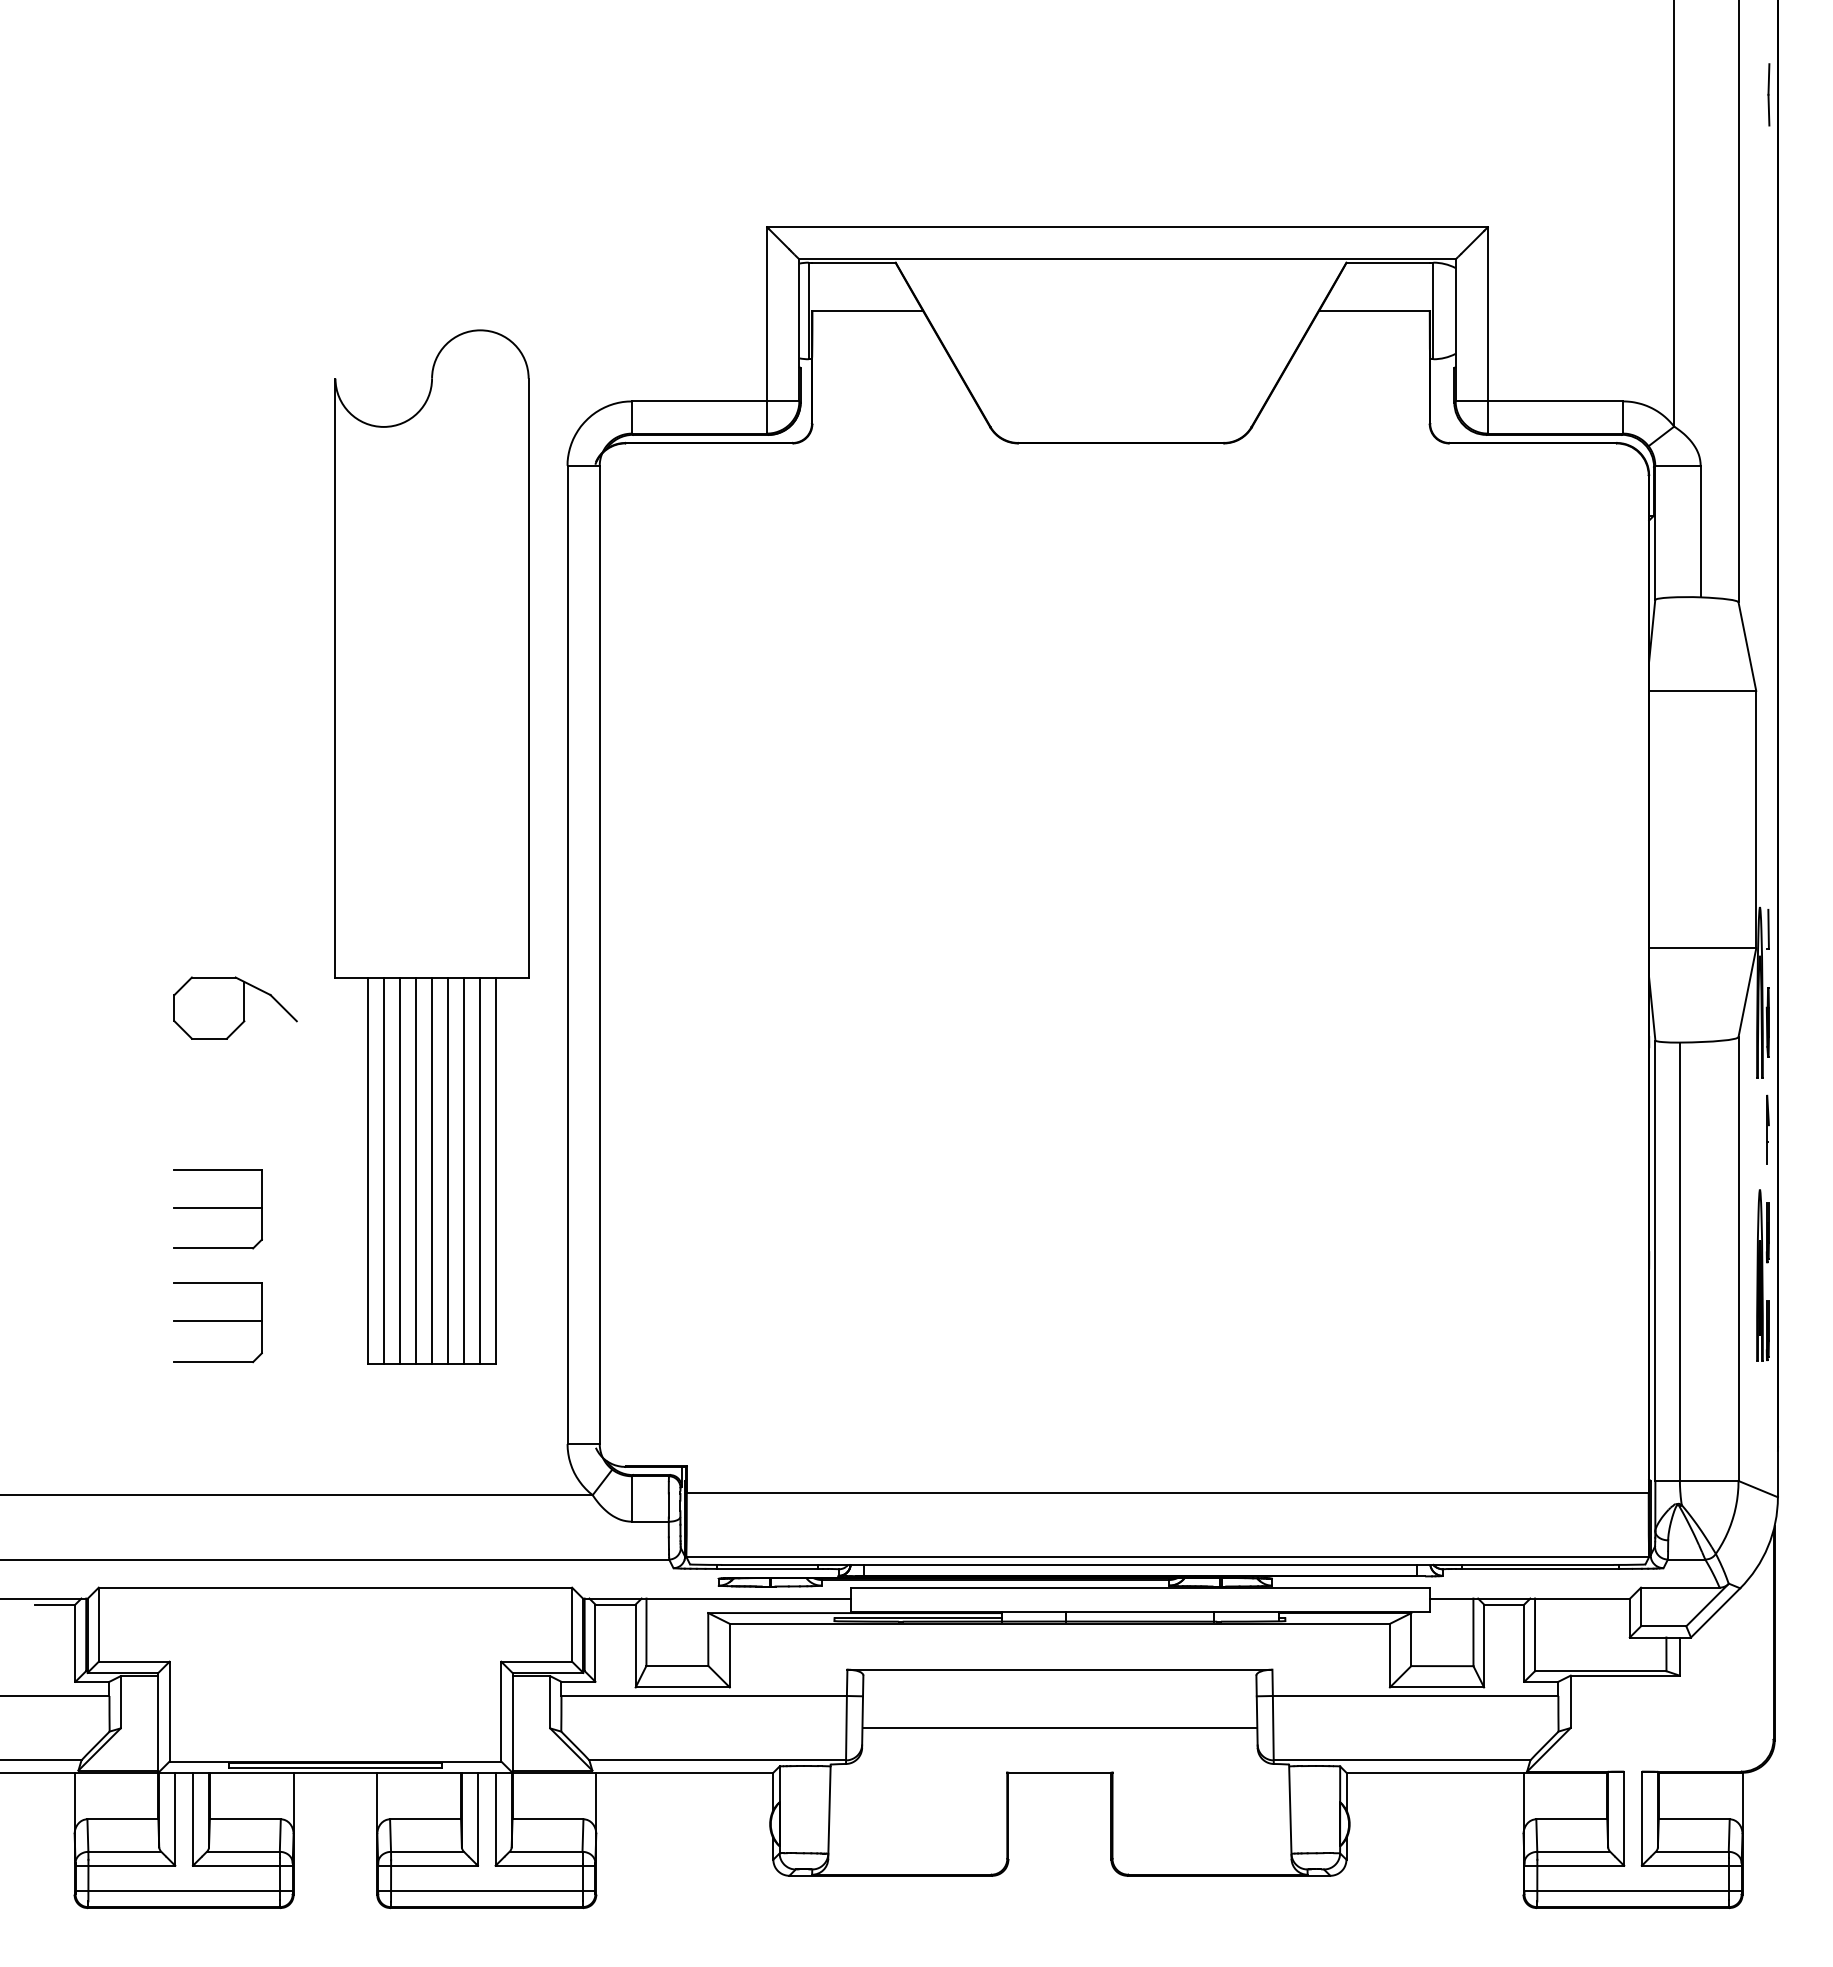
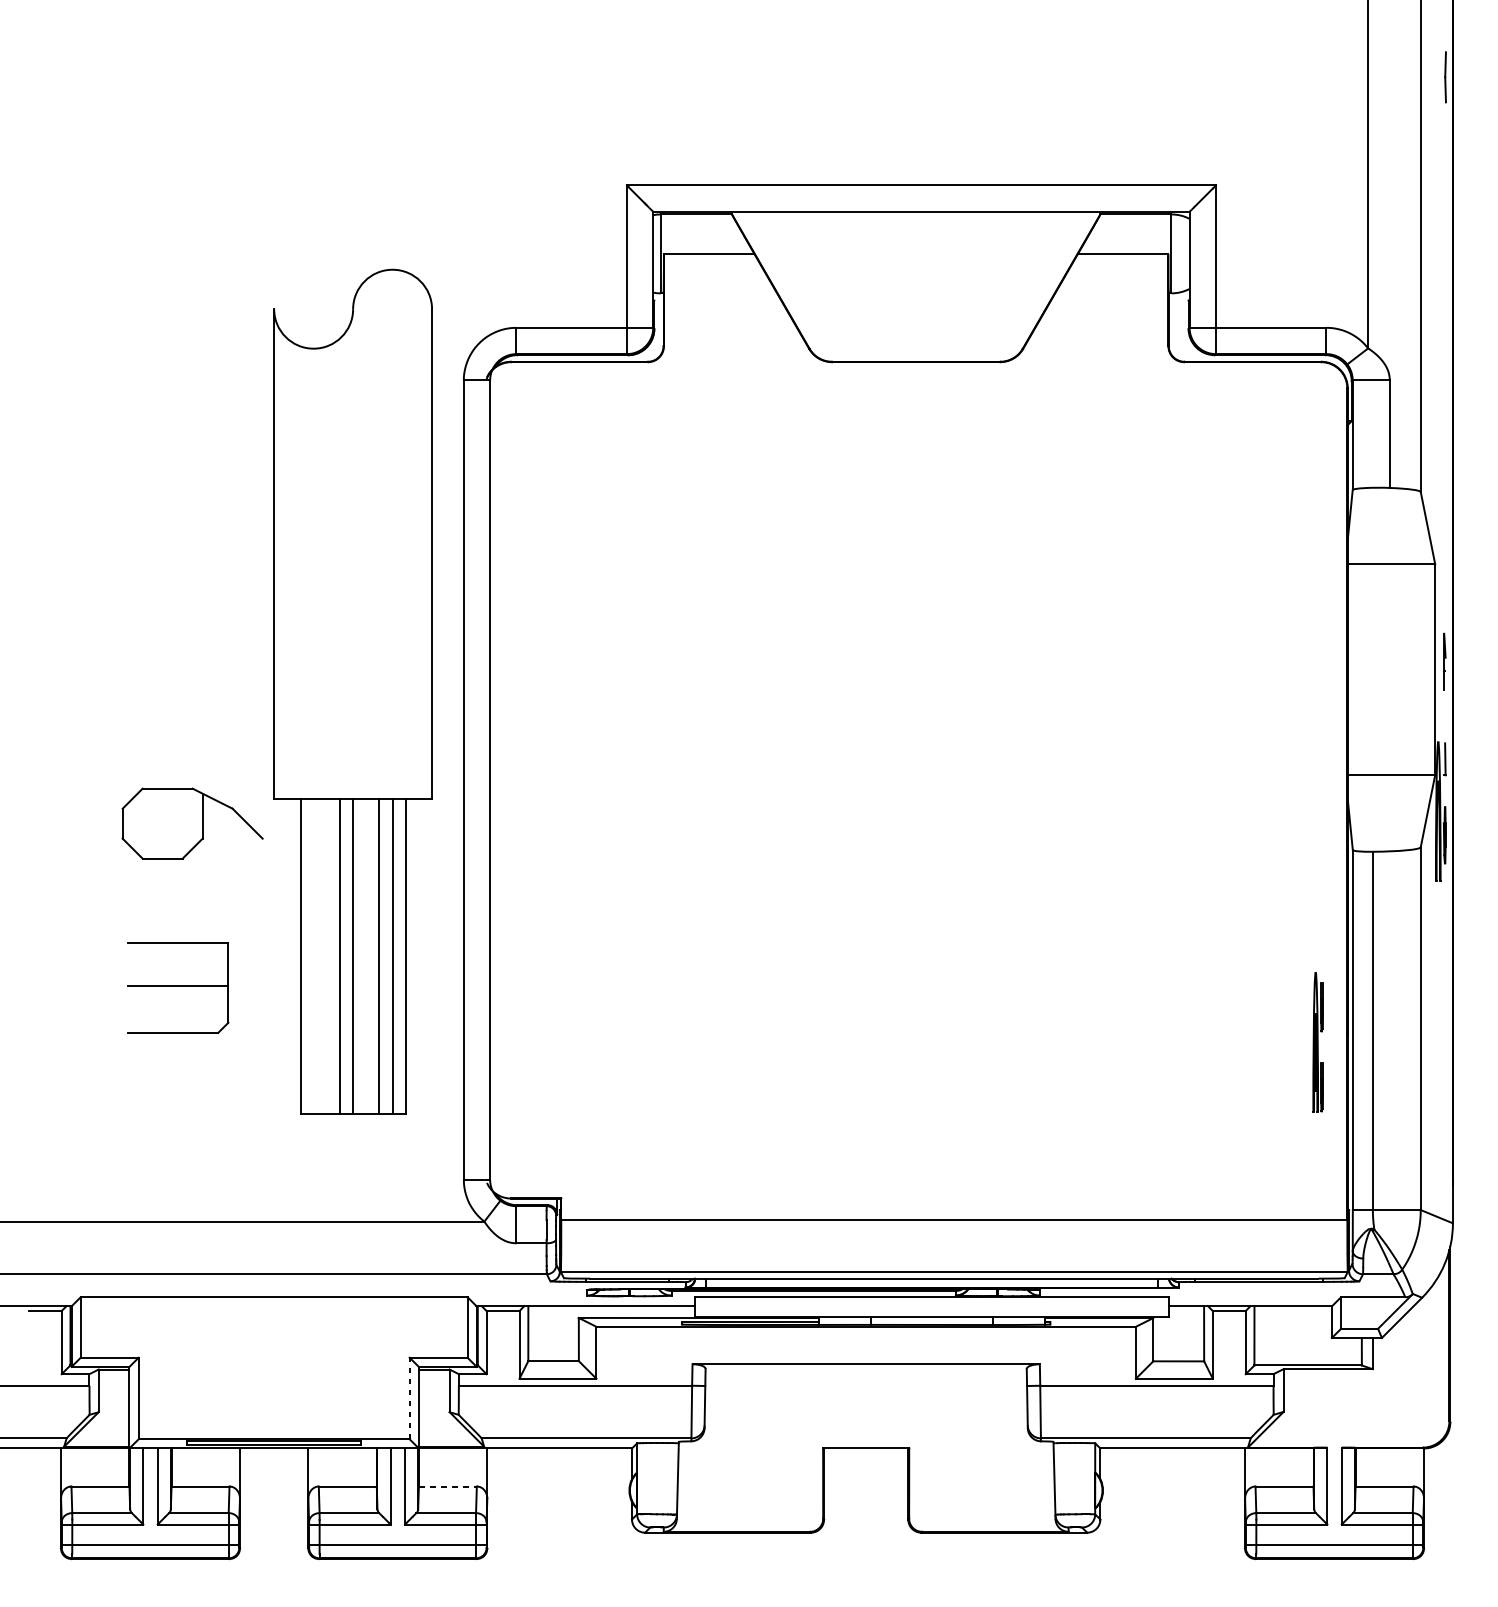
part: (235, 1007) -> (192, 823), size x1.4
line: (1767, 1129) -> (1444, 661), moved
line: (383, 1170) -> (313, 956), removed
line: (399, 1170) -> (326, 956), removed
line: (448, 1170) -> (366, 956), removed
part: (217, 1209) -> (177, 988), size x1.4
part: (1762, 1275) -> (1317, 1042), moved
part: (217, 1322) -> (177, 1080), removed
line: (501, 1711) -> (409, 1398), solid -> dashed
line: (1059, 1727) -> (865, 1411), removed
line: (548, 1819) -> (448, 1486), solid -> dashed

